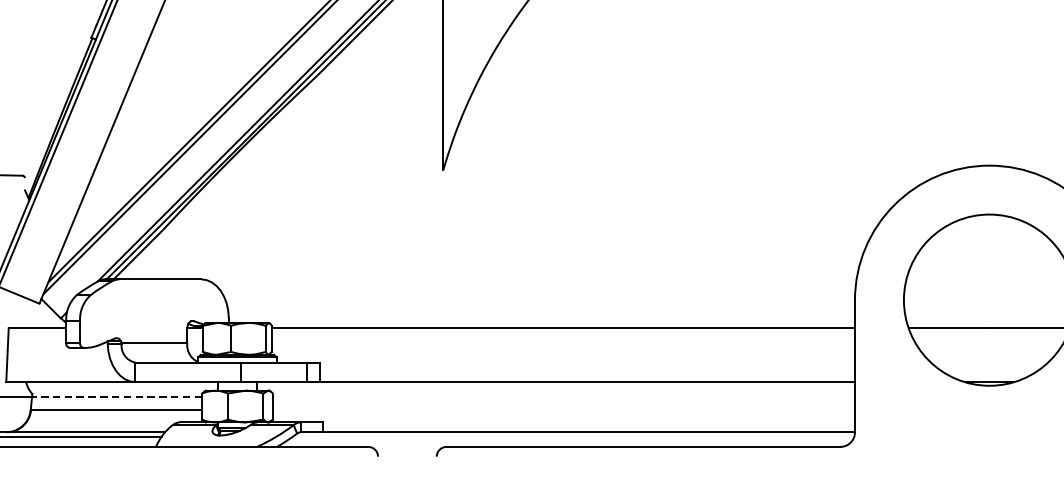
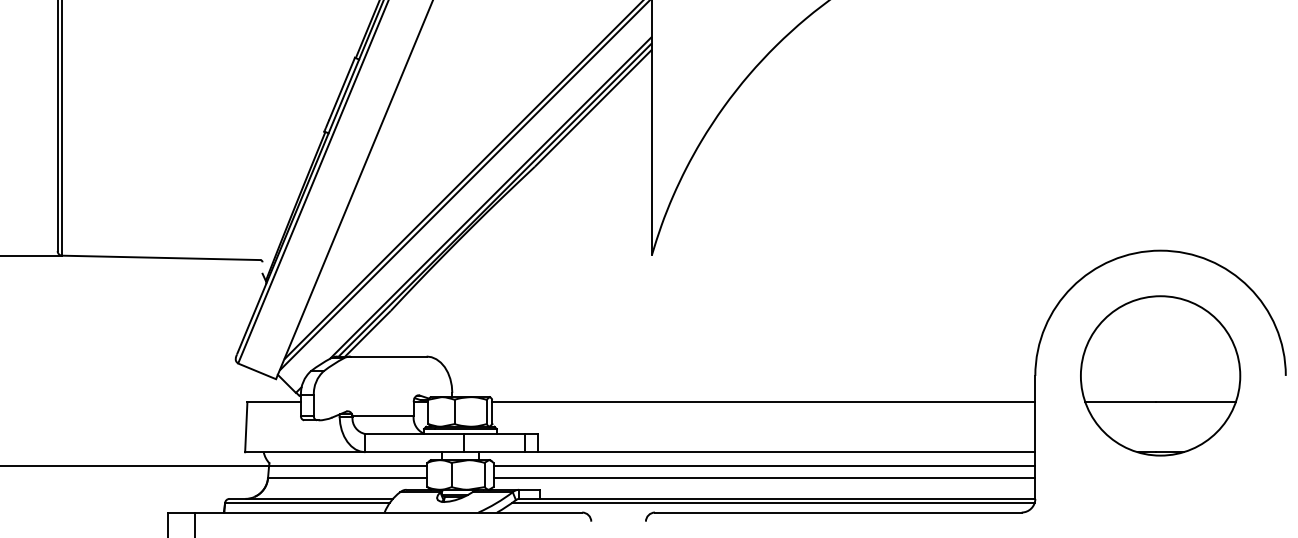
line: (116, 396) -> (347, 465), dashed -> solid
line: (564, 396) -> (764, 465), added
line: (564, 410) -> (764, 478), added
line: (573, 437) -> (773, 503), added

